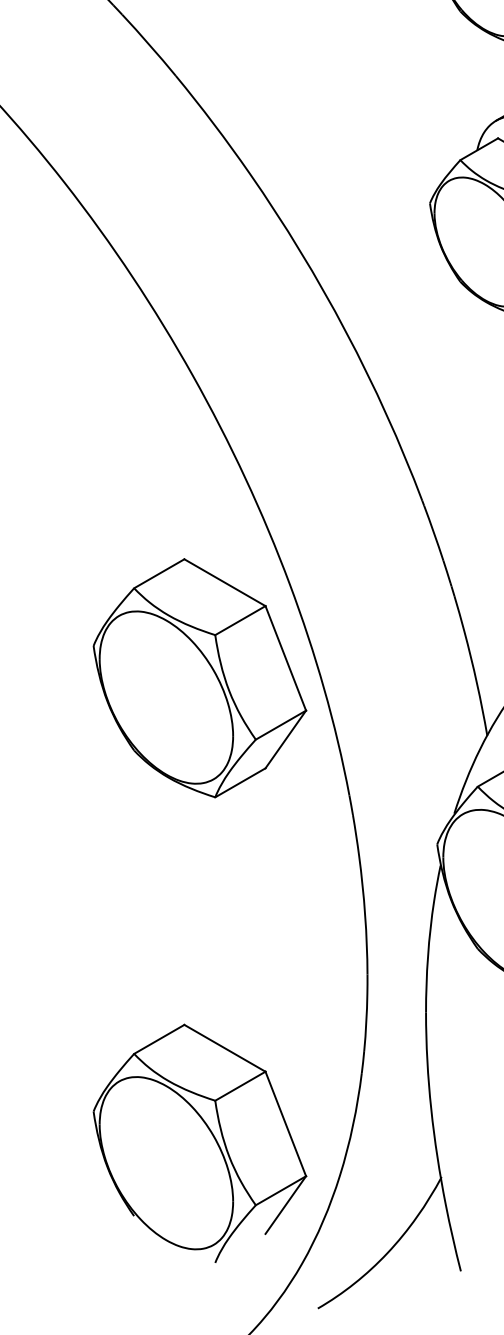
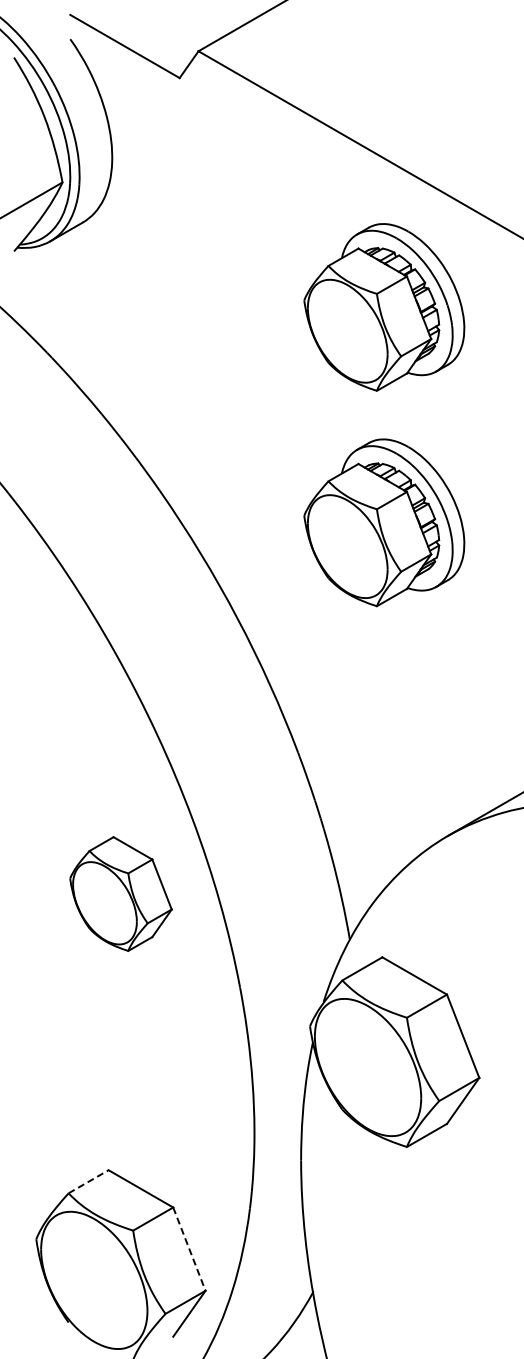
part: (199, 677) -> (120, 893), size x0.6
line: (160, 1039) -> (89, 1181), solid -> dashed
line: (285, 1124) -> (189, 1249), solid -> dashed

